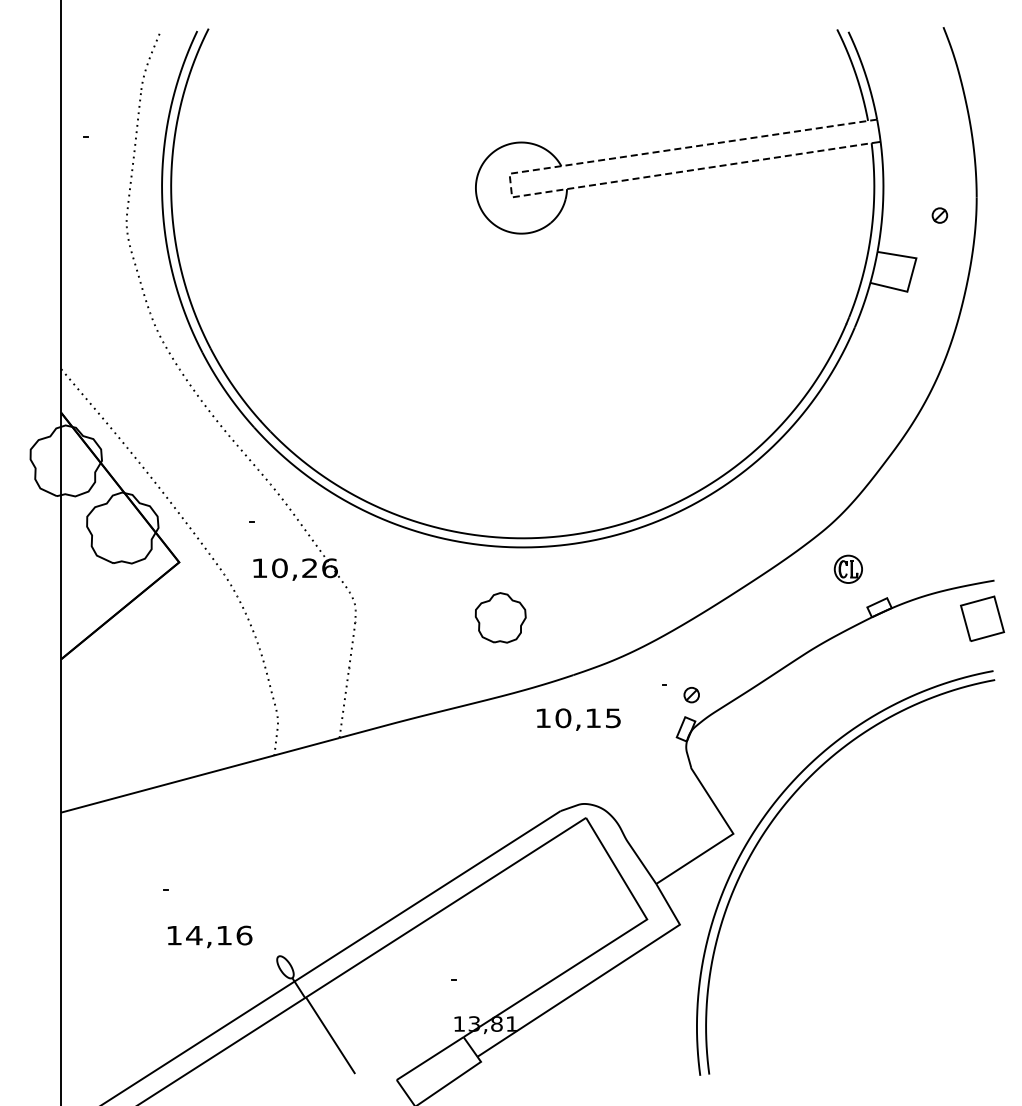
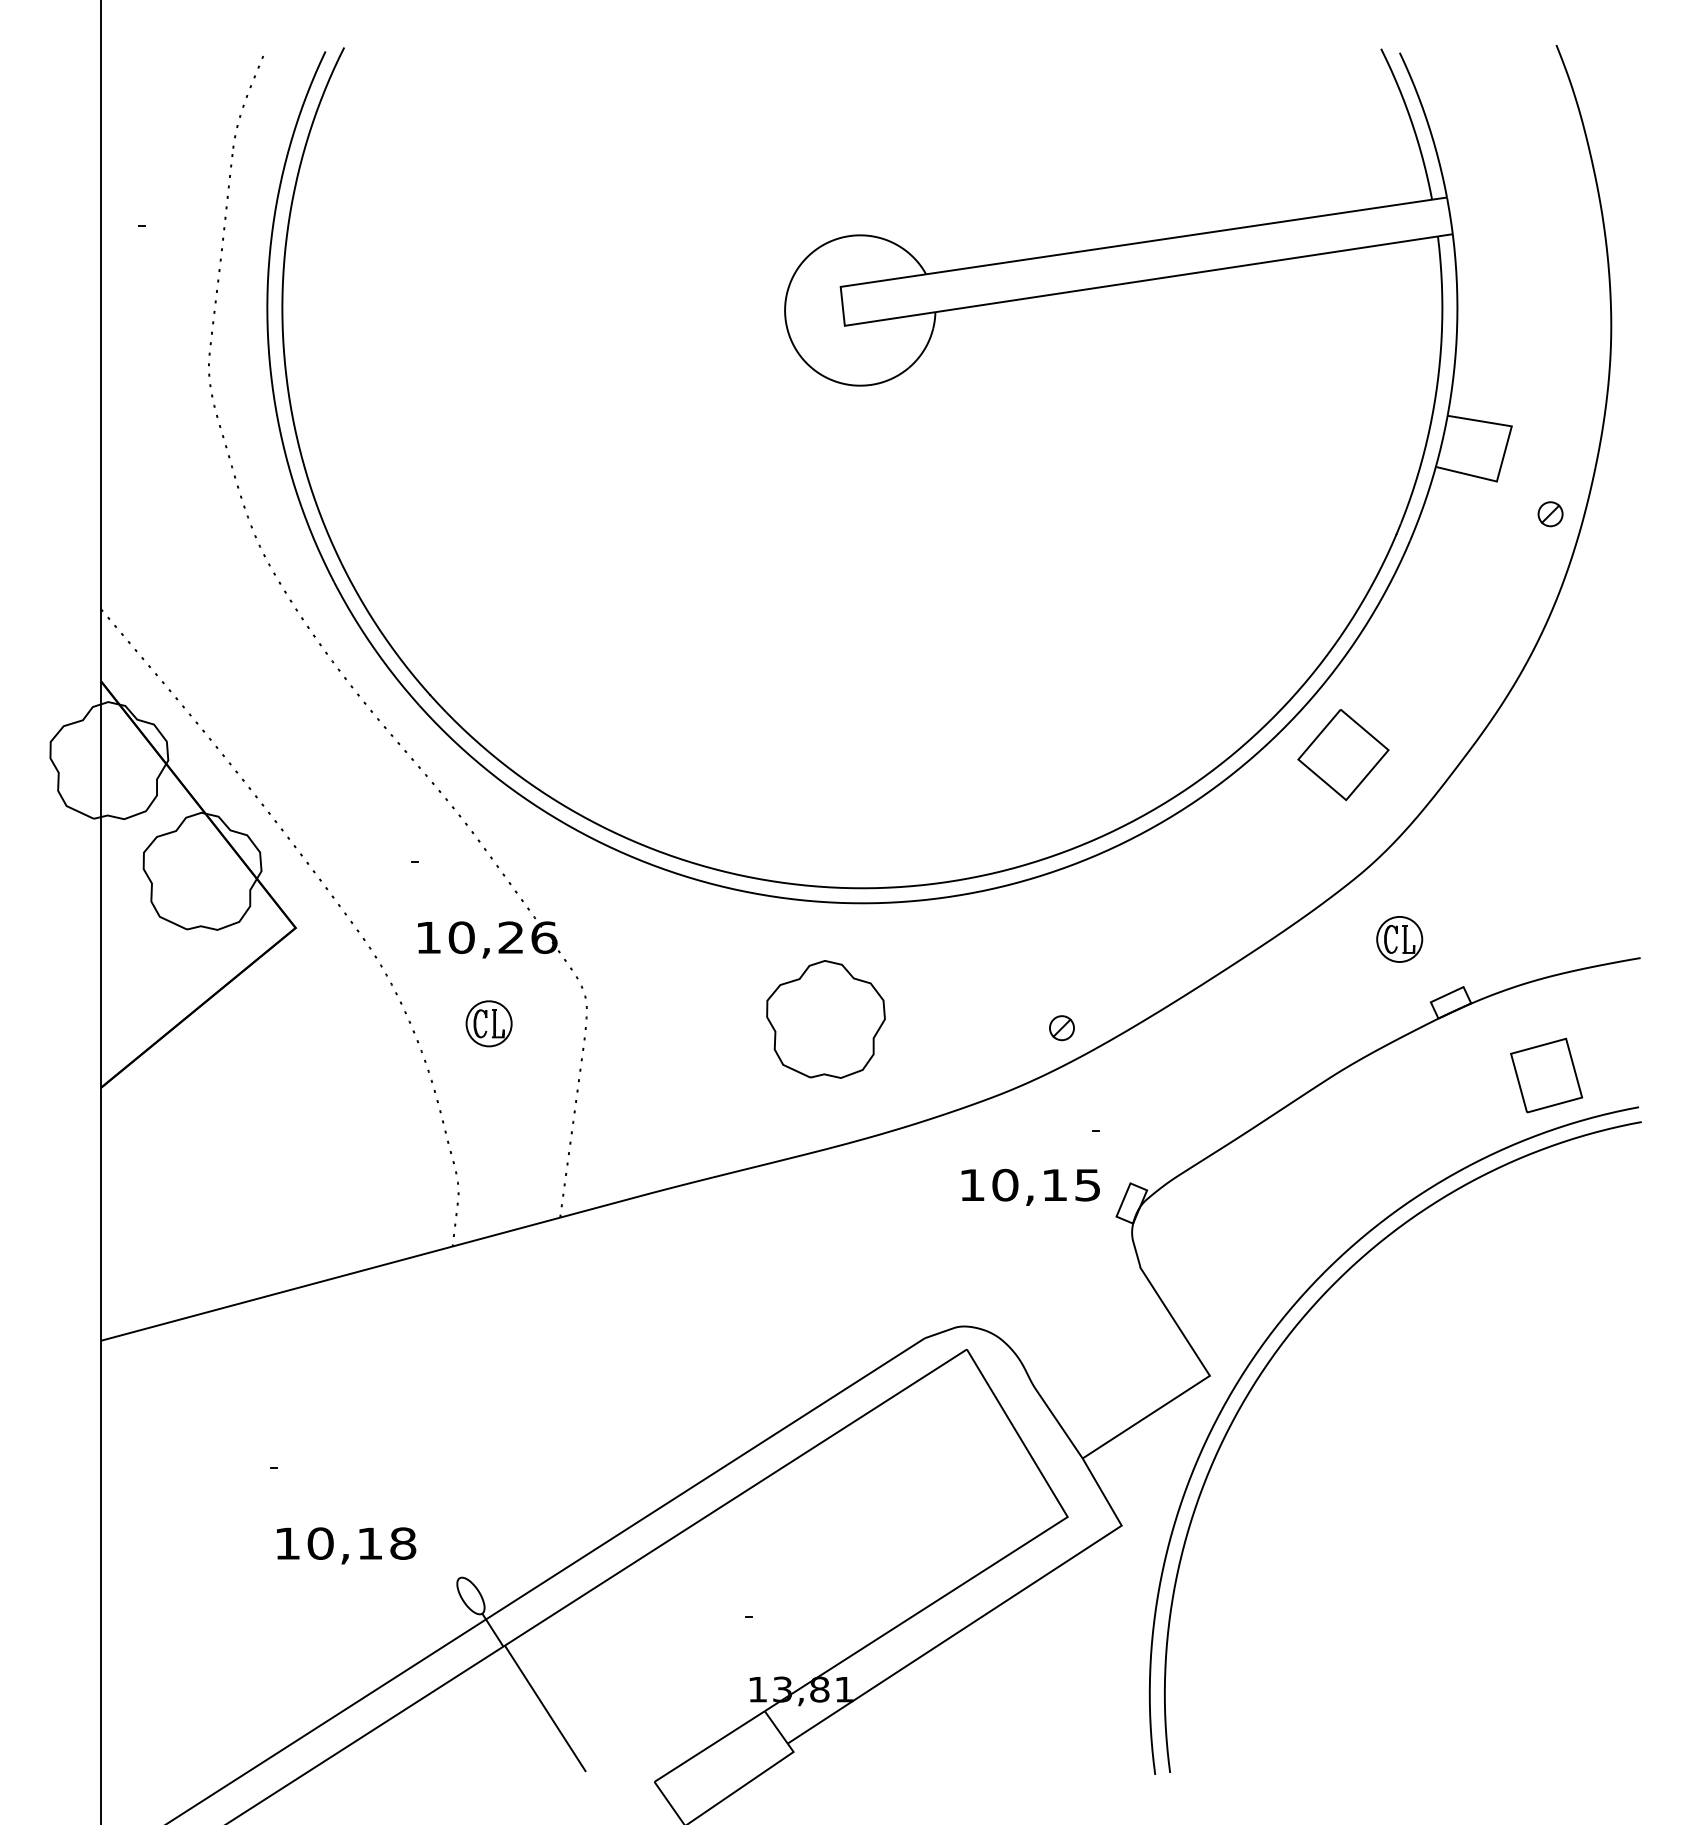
line: (510, 181) -> (842, 299), dashed -> solid
part: (939, 215) -> (1549, 514), moved
part: (814, 457) -> (1343, 754), added
part: (500, 617) -> (825, 1018), size x1.43
part: (982, 618) -> (1546, 1074), moved
part: (296, 619) -> (489, 1022), added
part: (691, 695) -> (1061, 1028), moved
text: (578, 719) -> (1030, 1187), moved
text: (219, 935) -> (362, 1543), 14,16 -> 10,18

